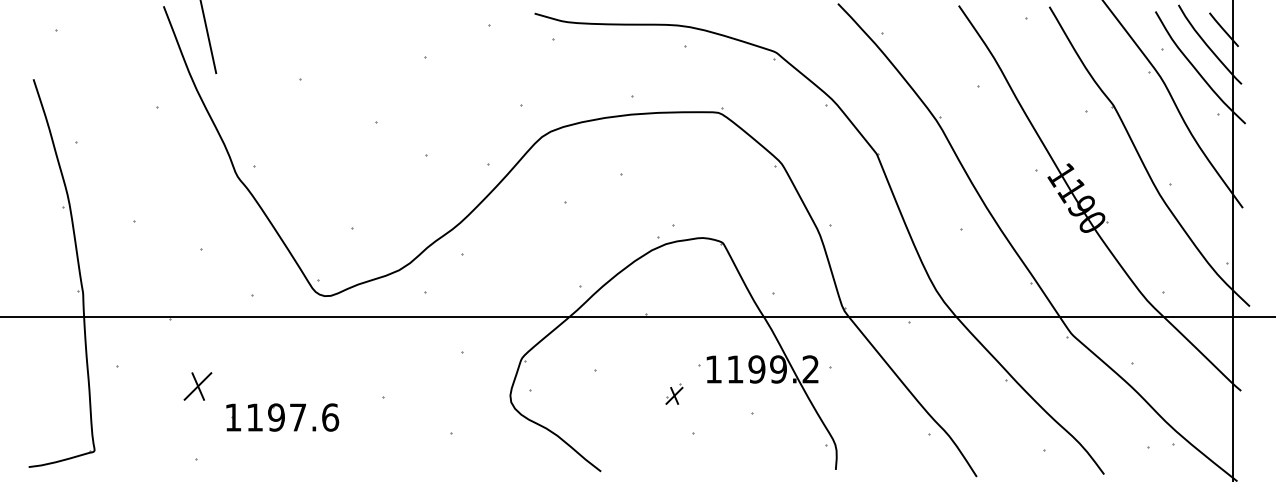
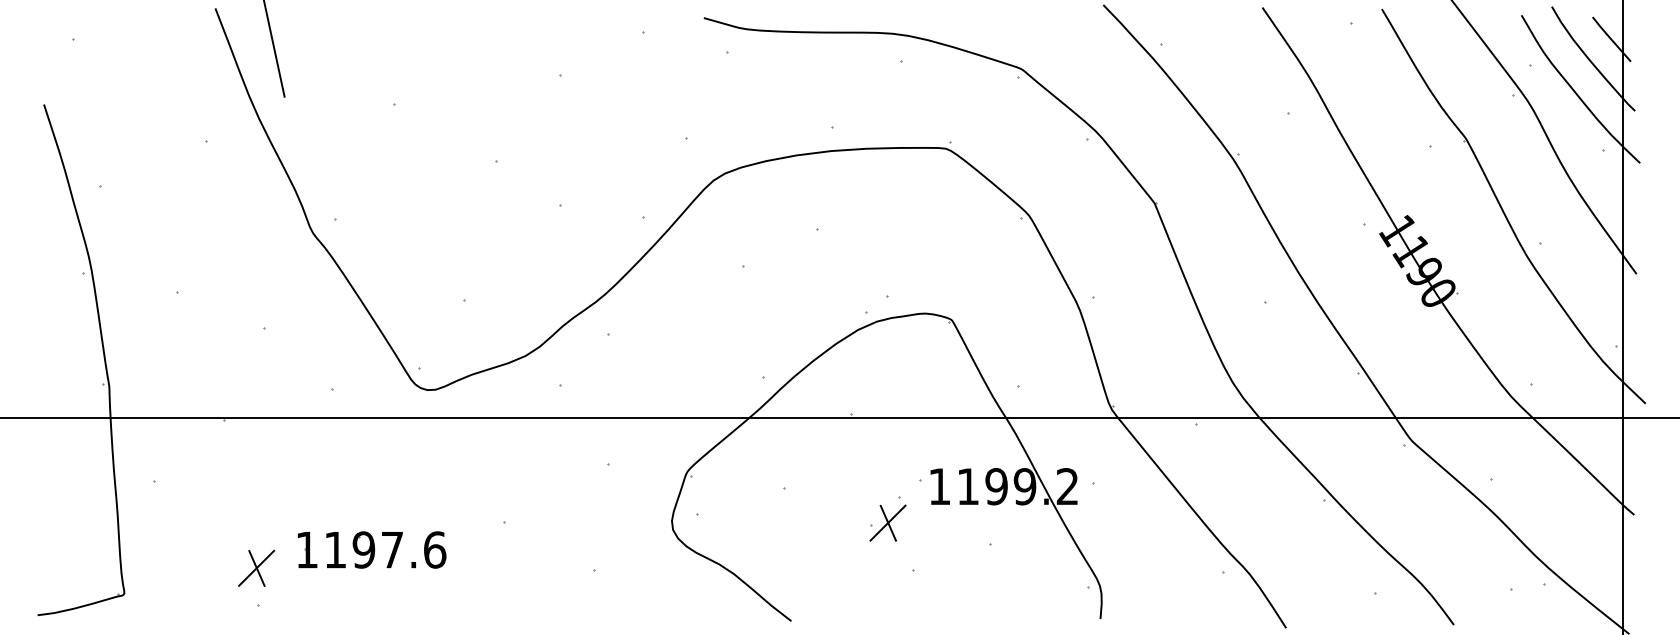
part: (197, 386) -> (255, 568), moved
part: (674, 393) -> (888, 518), size x1.67

